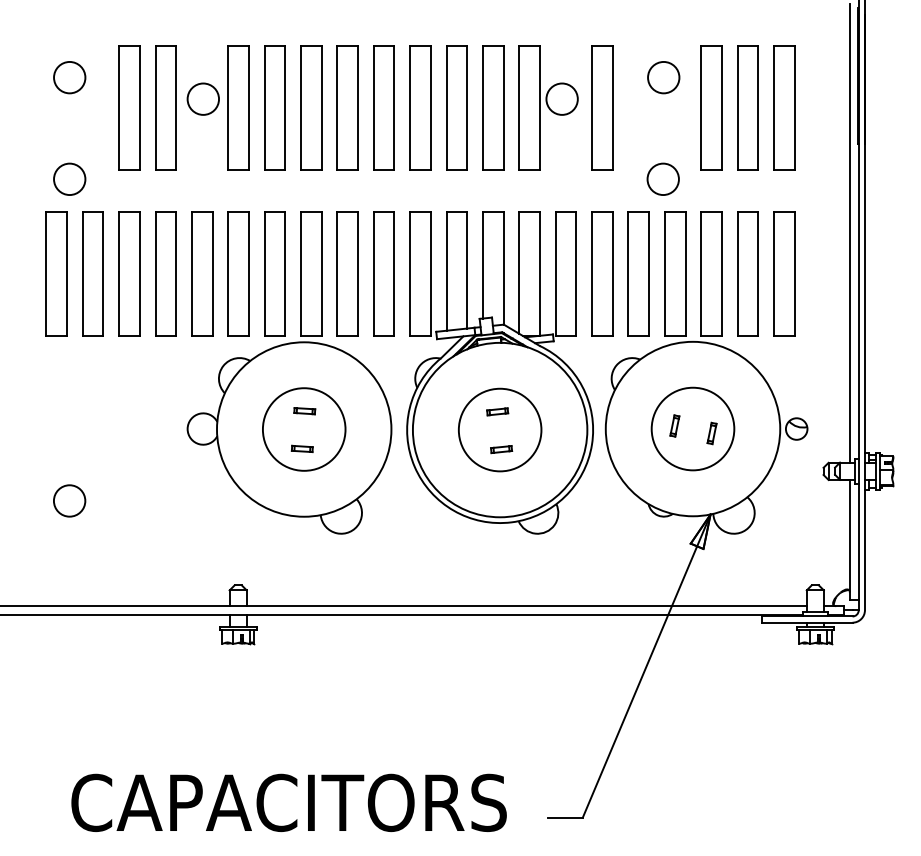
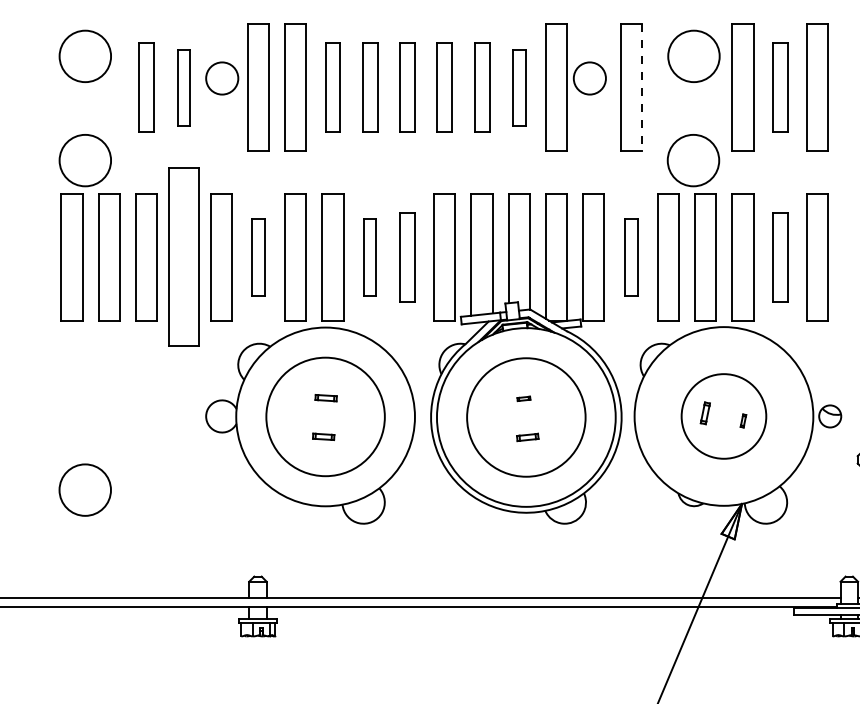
circle: (69, 77) -> (85, 56), size x1.6
circle: (663, 77) -> (693, 56), size x1.6
part: (129, 107) -> (146, 86), size x0.7
part: (165, 107) -> (183, 86), size x0.6
part: (311, 107) -> (333, 86), size x0.7
part: (347, 107) -> (369, 86), size x0.7
part: (383, 107) -> (406, 86), size x0.7
part: (420, 107) -> (444, 86), size x0.7
part: (456, 107) -> (481, 86), size x0.7
part: (493, 107) -> (519, 86), size x0.6
part: (747, 107) -> (779, 86), size x0.7
line: (612, 108) -> (641, 88), solid -> dashed
circle: (69, 179) -> (85, 160), size x1.6
circle: (662, 179) -> (692, 160), size x1.6
part: (165, 273) -> (183, 257), size x1.4
part: (238, 273) -> (258, 257), size x0.6
part: (347, 273) -> (369, 257), size x0.6
part: (383, 273) -> (406, 257), size x0.7
part: (602, 273) -> (631, 257), size x0.6
part: (747, 273) -> (779, 257), size x0.7
part: (497, 411) -> (523, 398), size x0.6
circle: (303, 429) -> (324, 416), size x1.4
circle: (499, 429) -> (525, 416), size x1.4
part: (711, 433) -> (742, 421), size x0.6
circle: (69, 500) -> (85, 489), size x1.6

